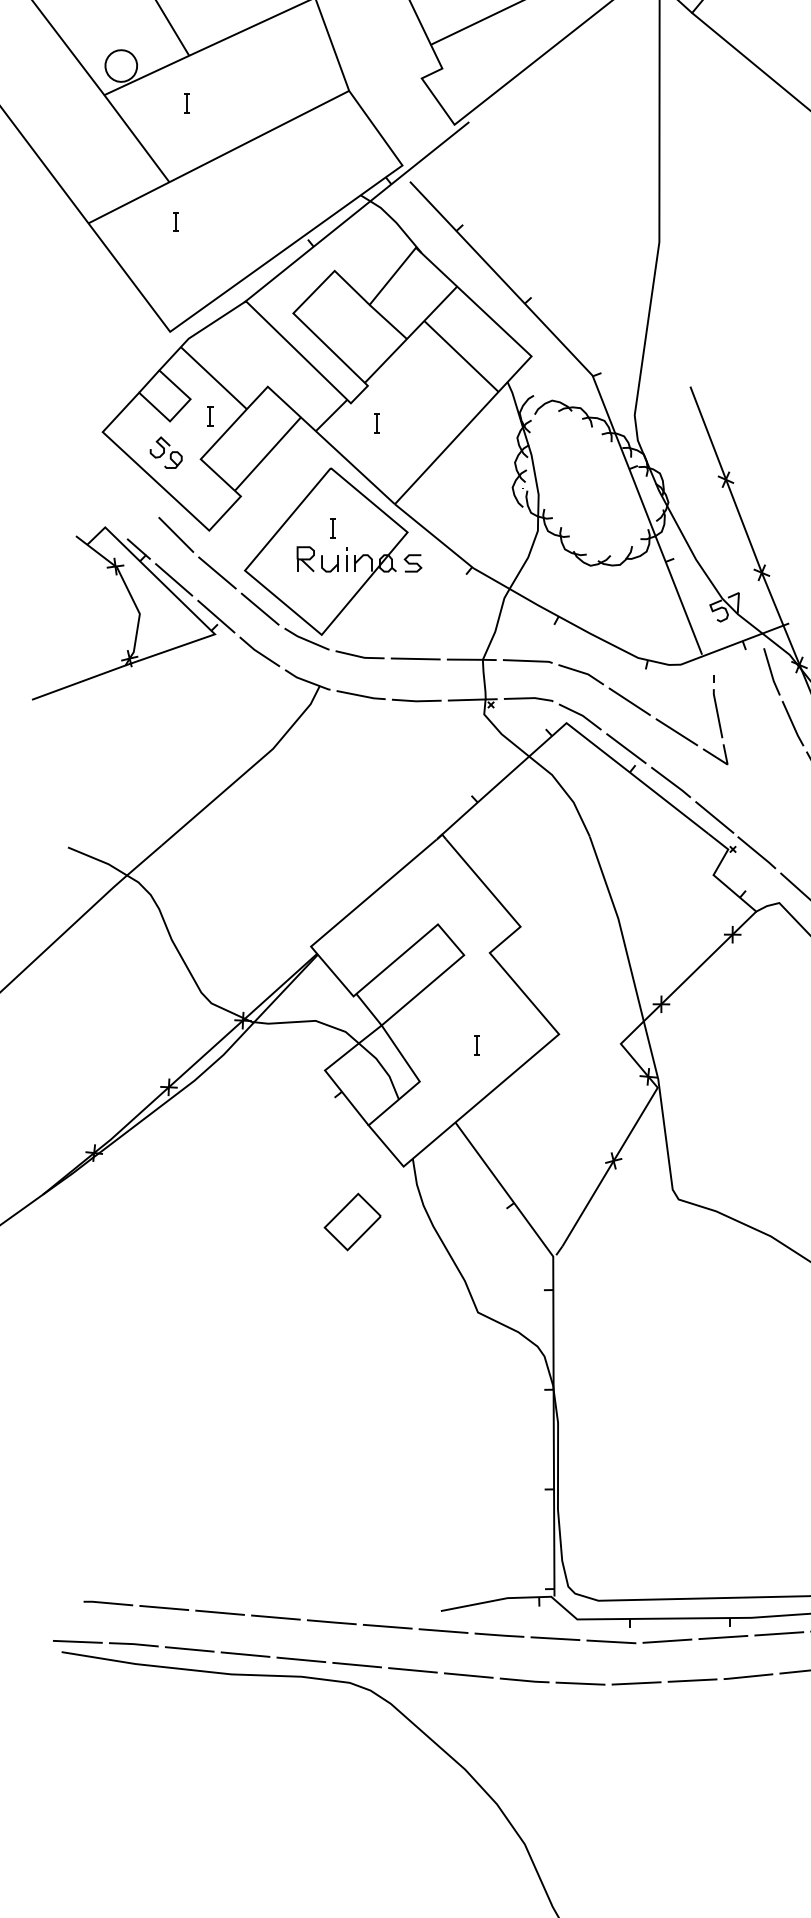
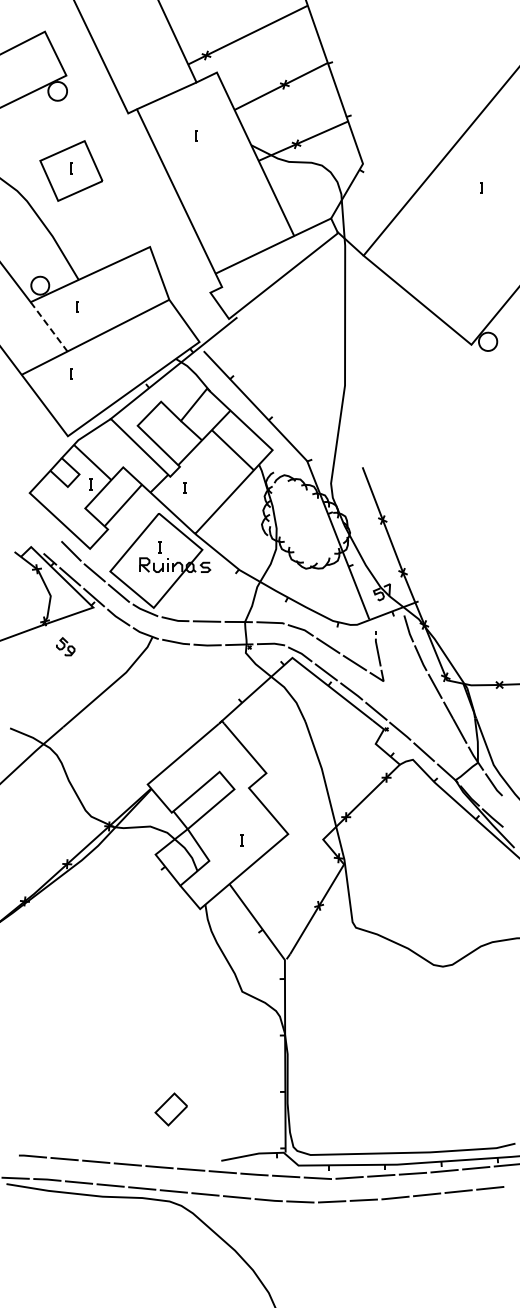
line: (137, 138) -> (49, 326), solid -> dashed
part: (165, 452) -> (65, 646), moved
part: (351, 1222) -> (170, 1109), moved

